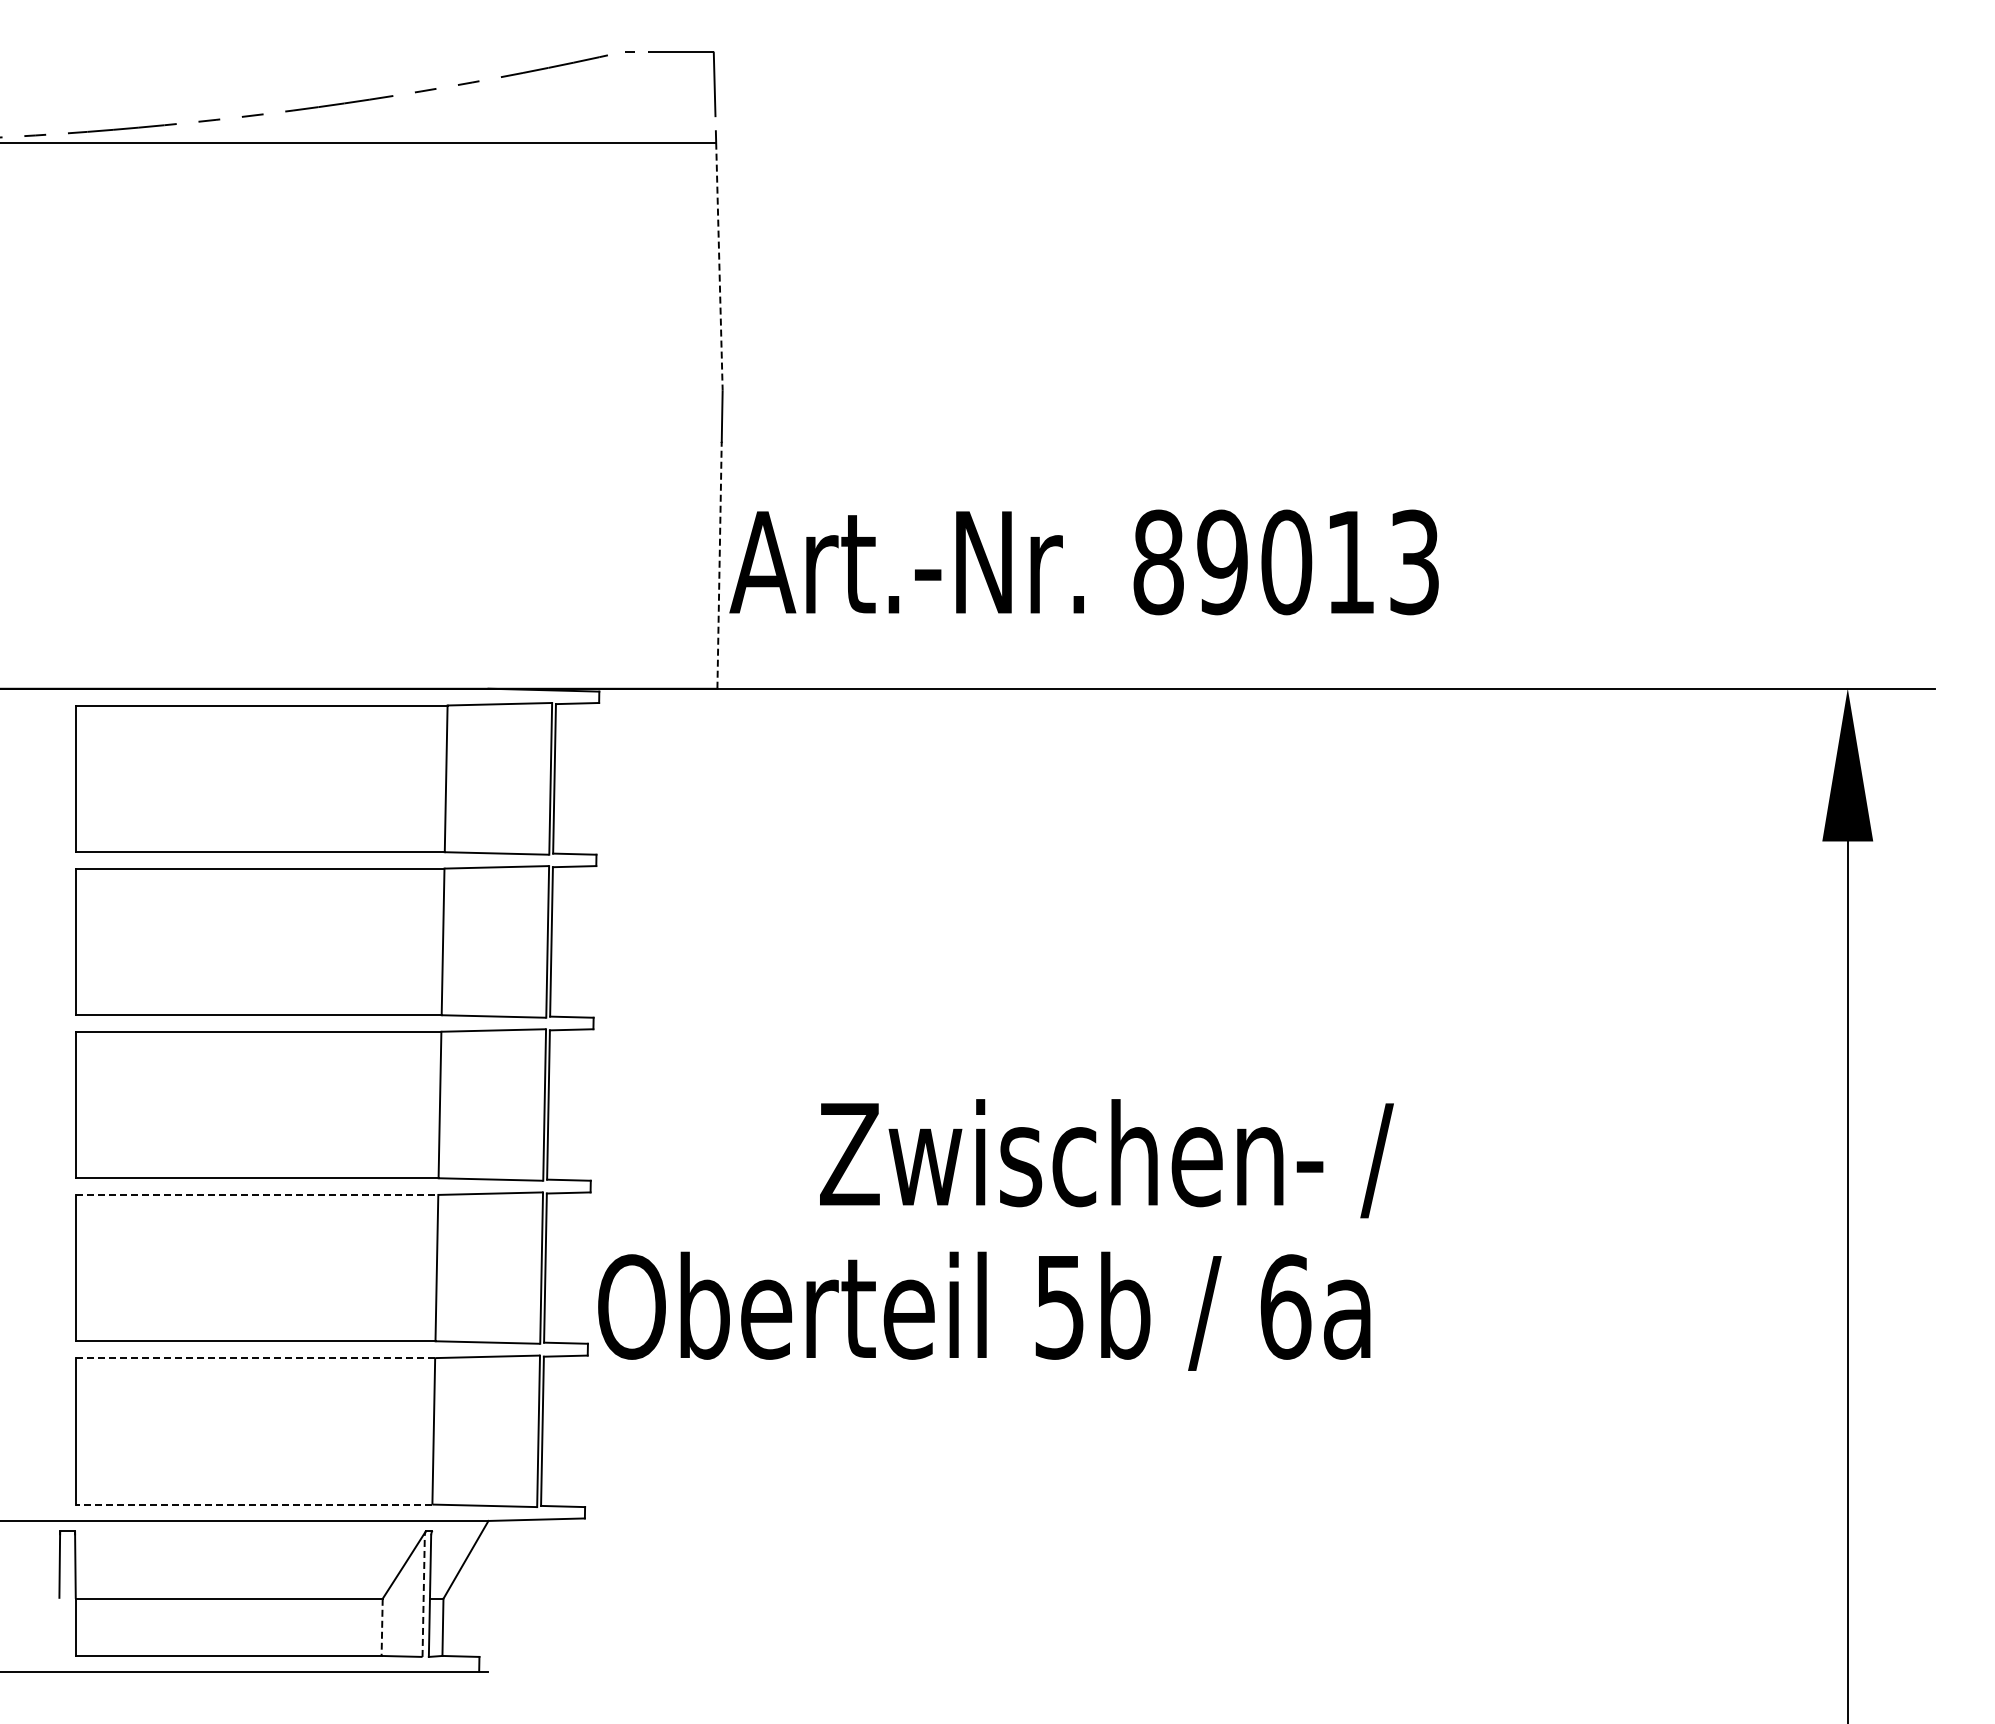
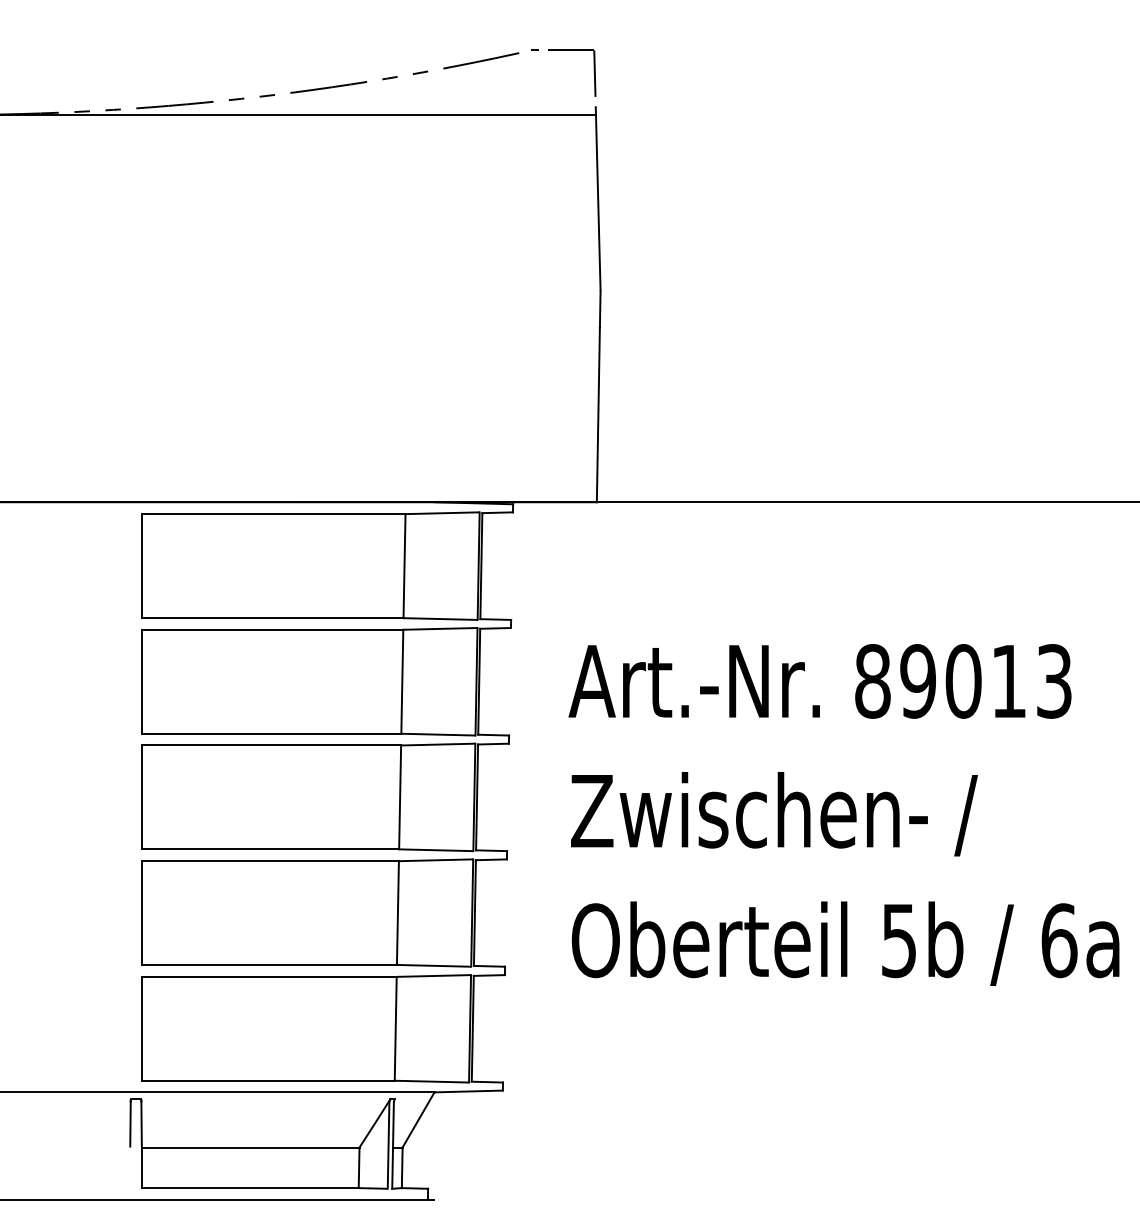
line: (719, 266) -> (598, 202), dashed -> solid
text: (1083, 562) -> (819, 681), moved
line: (719, 565) -> (598, 414), dashed -> solid
text: (1106, 1158) -> (774, 814), moved
line: (257, 1194) -> (270, 860), dashed -> solid
text: (984, 1310) -> (845, 943), moved
line: (255, 1358) -> (269, 977), dashed -> solid
line: (253, 1504) -> (267, 1080), dashed -> solid
line: (423, 1596) -> (388, 1145), dashed -> solid
line: (382, 1628) -> (359, 1168), dashed -> solid

